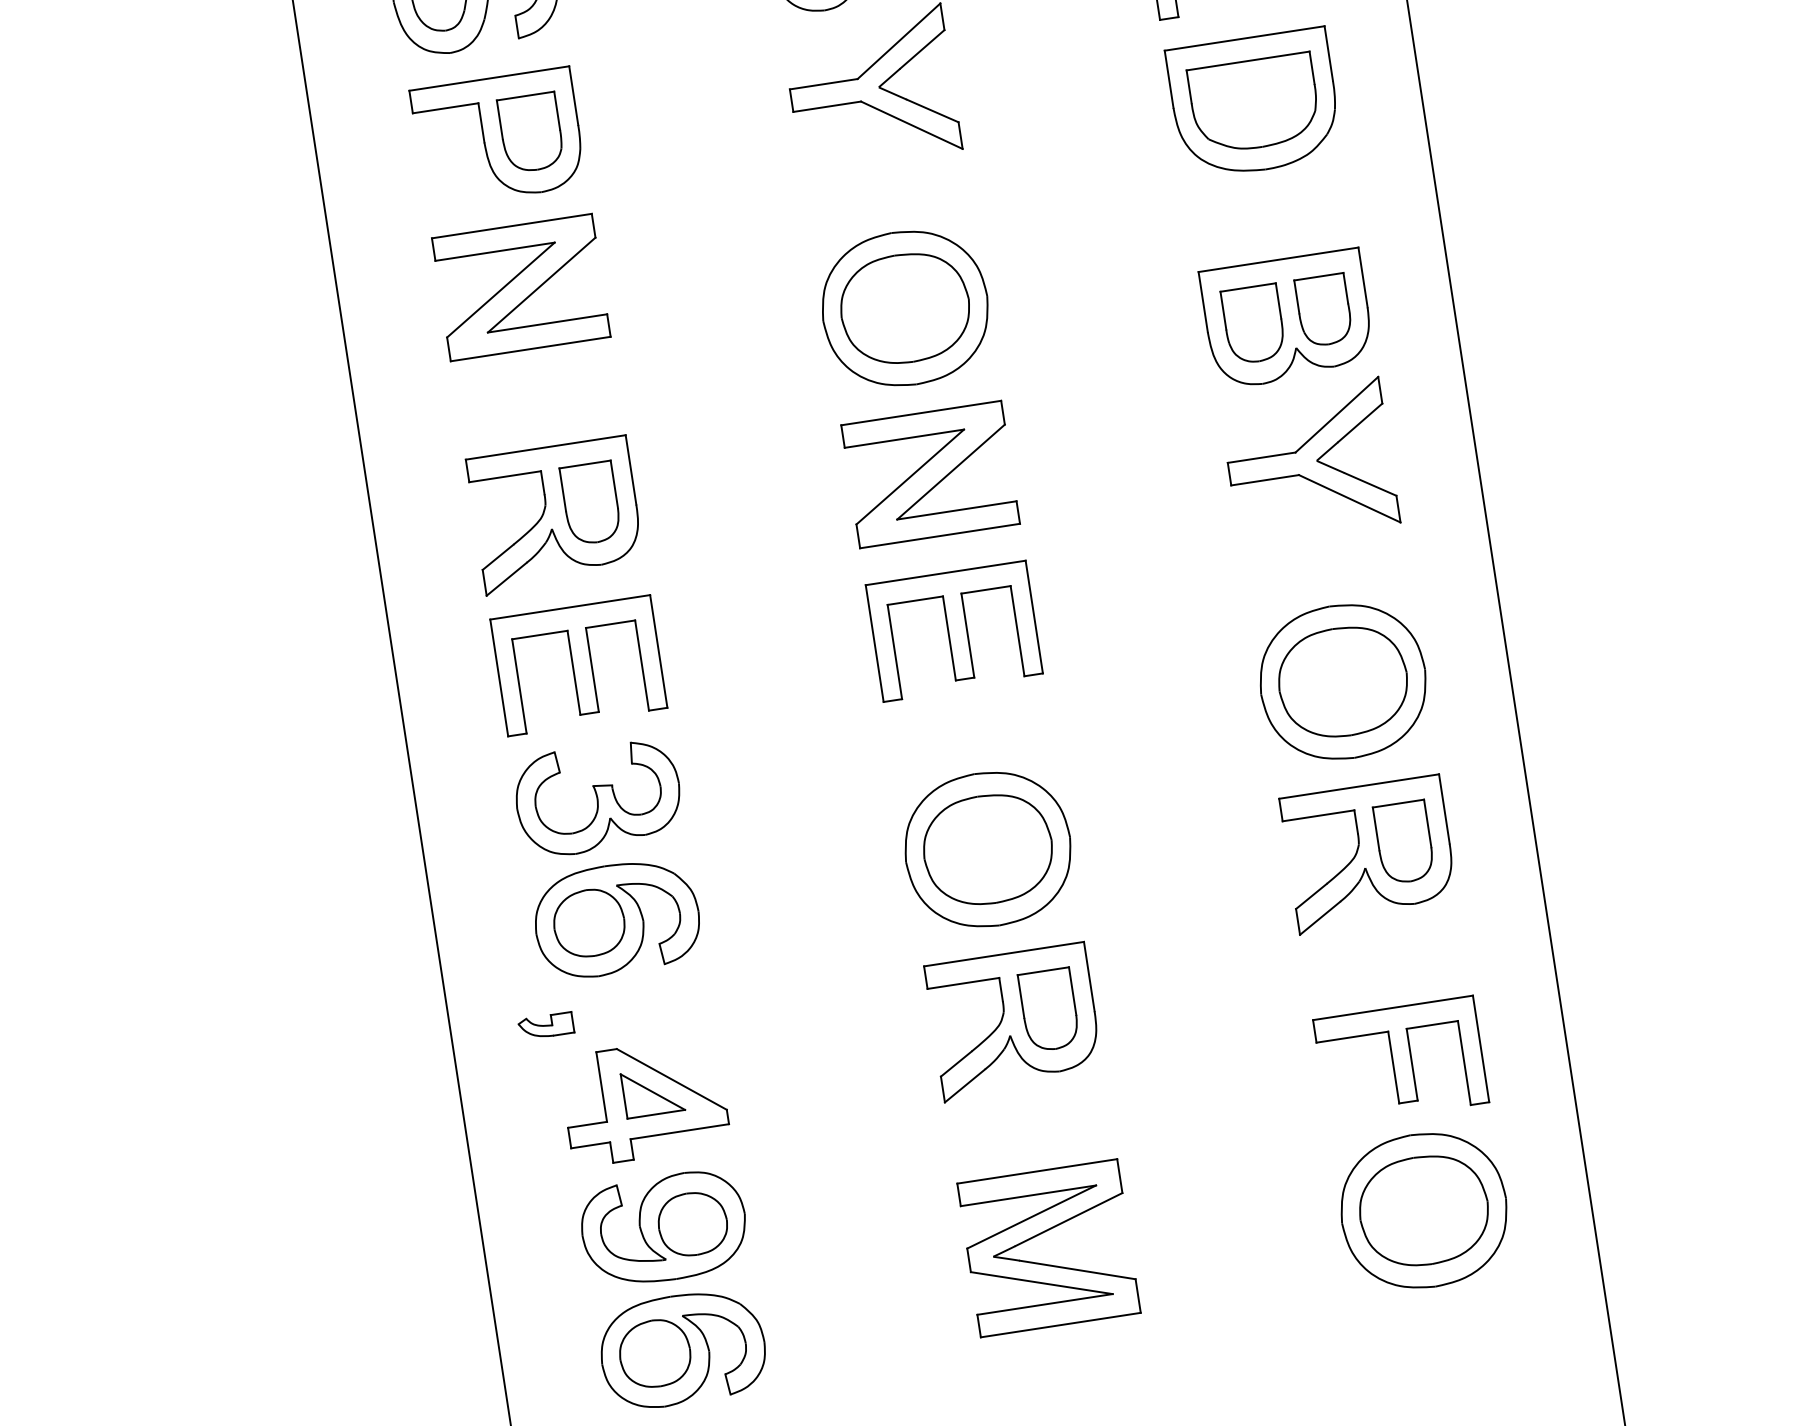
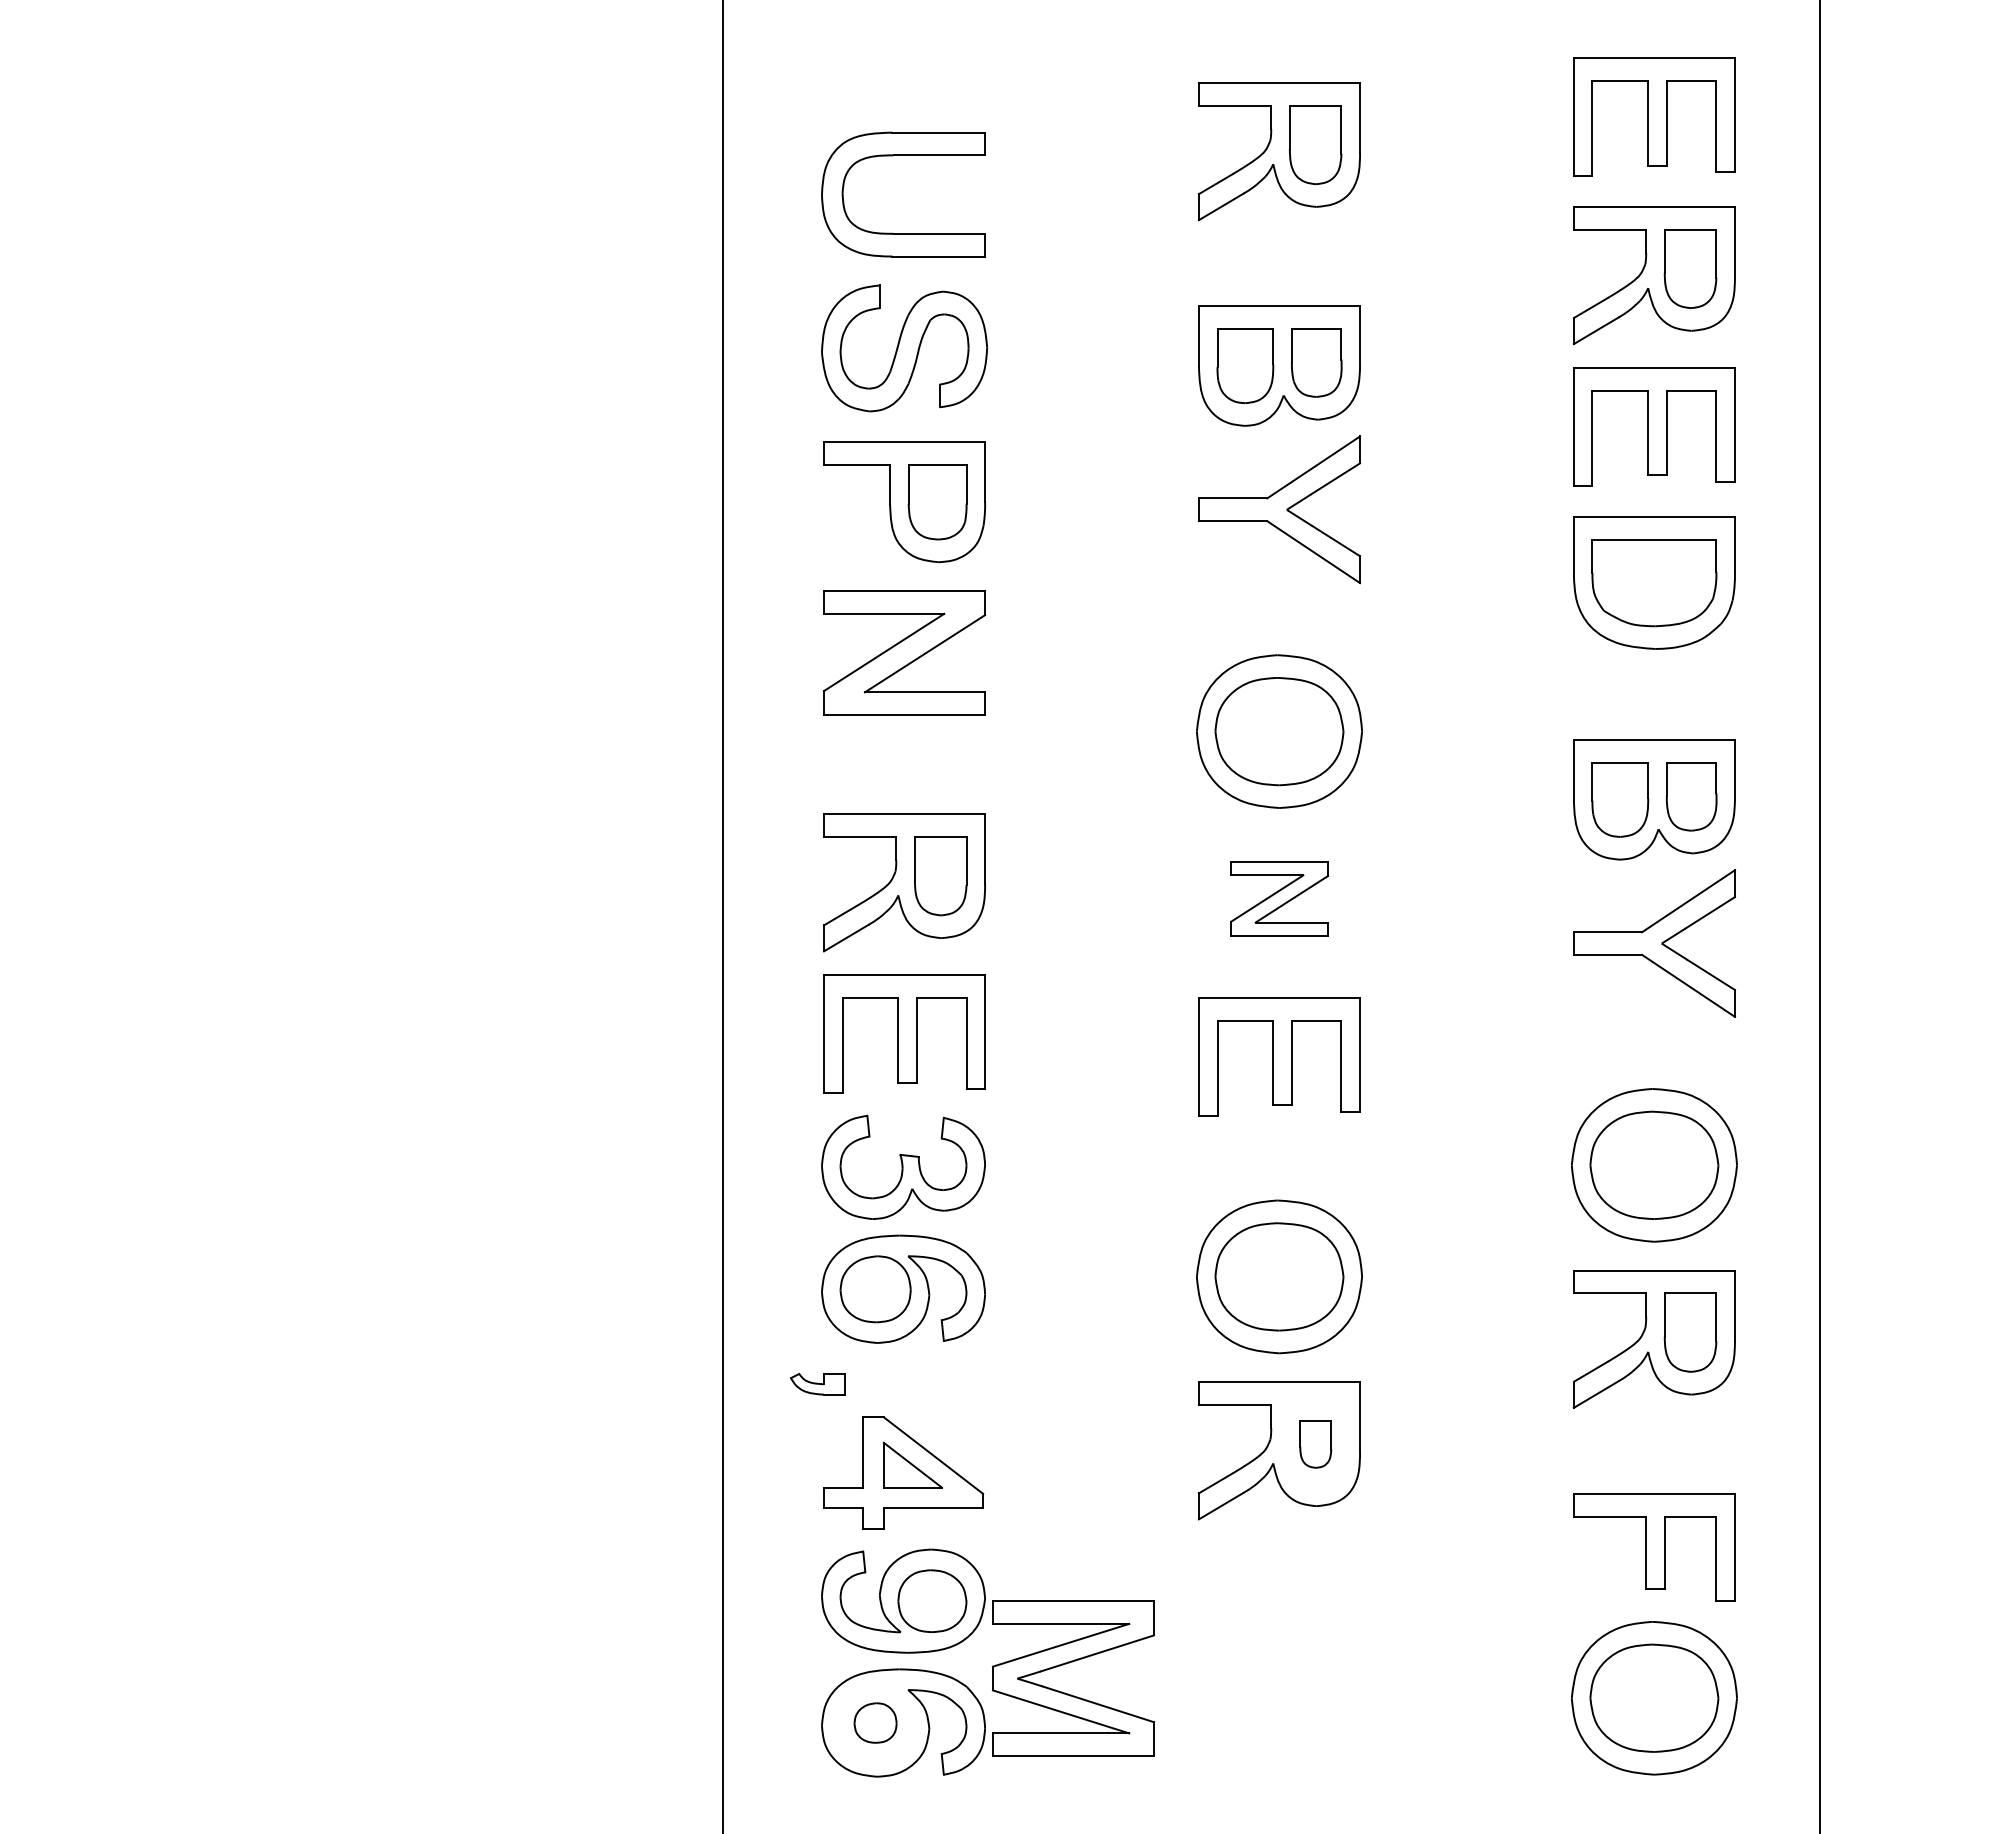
part: (930, 474) -> (1279, 898), size x0.6
part: (1049, 1010) -> (1315, 1444), size x0.6
part: (1042, 1233) -> (1069, 1663), moved
part: (654, 1353) -> (875, 1722), size x0.6

